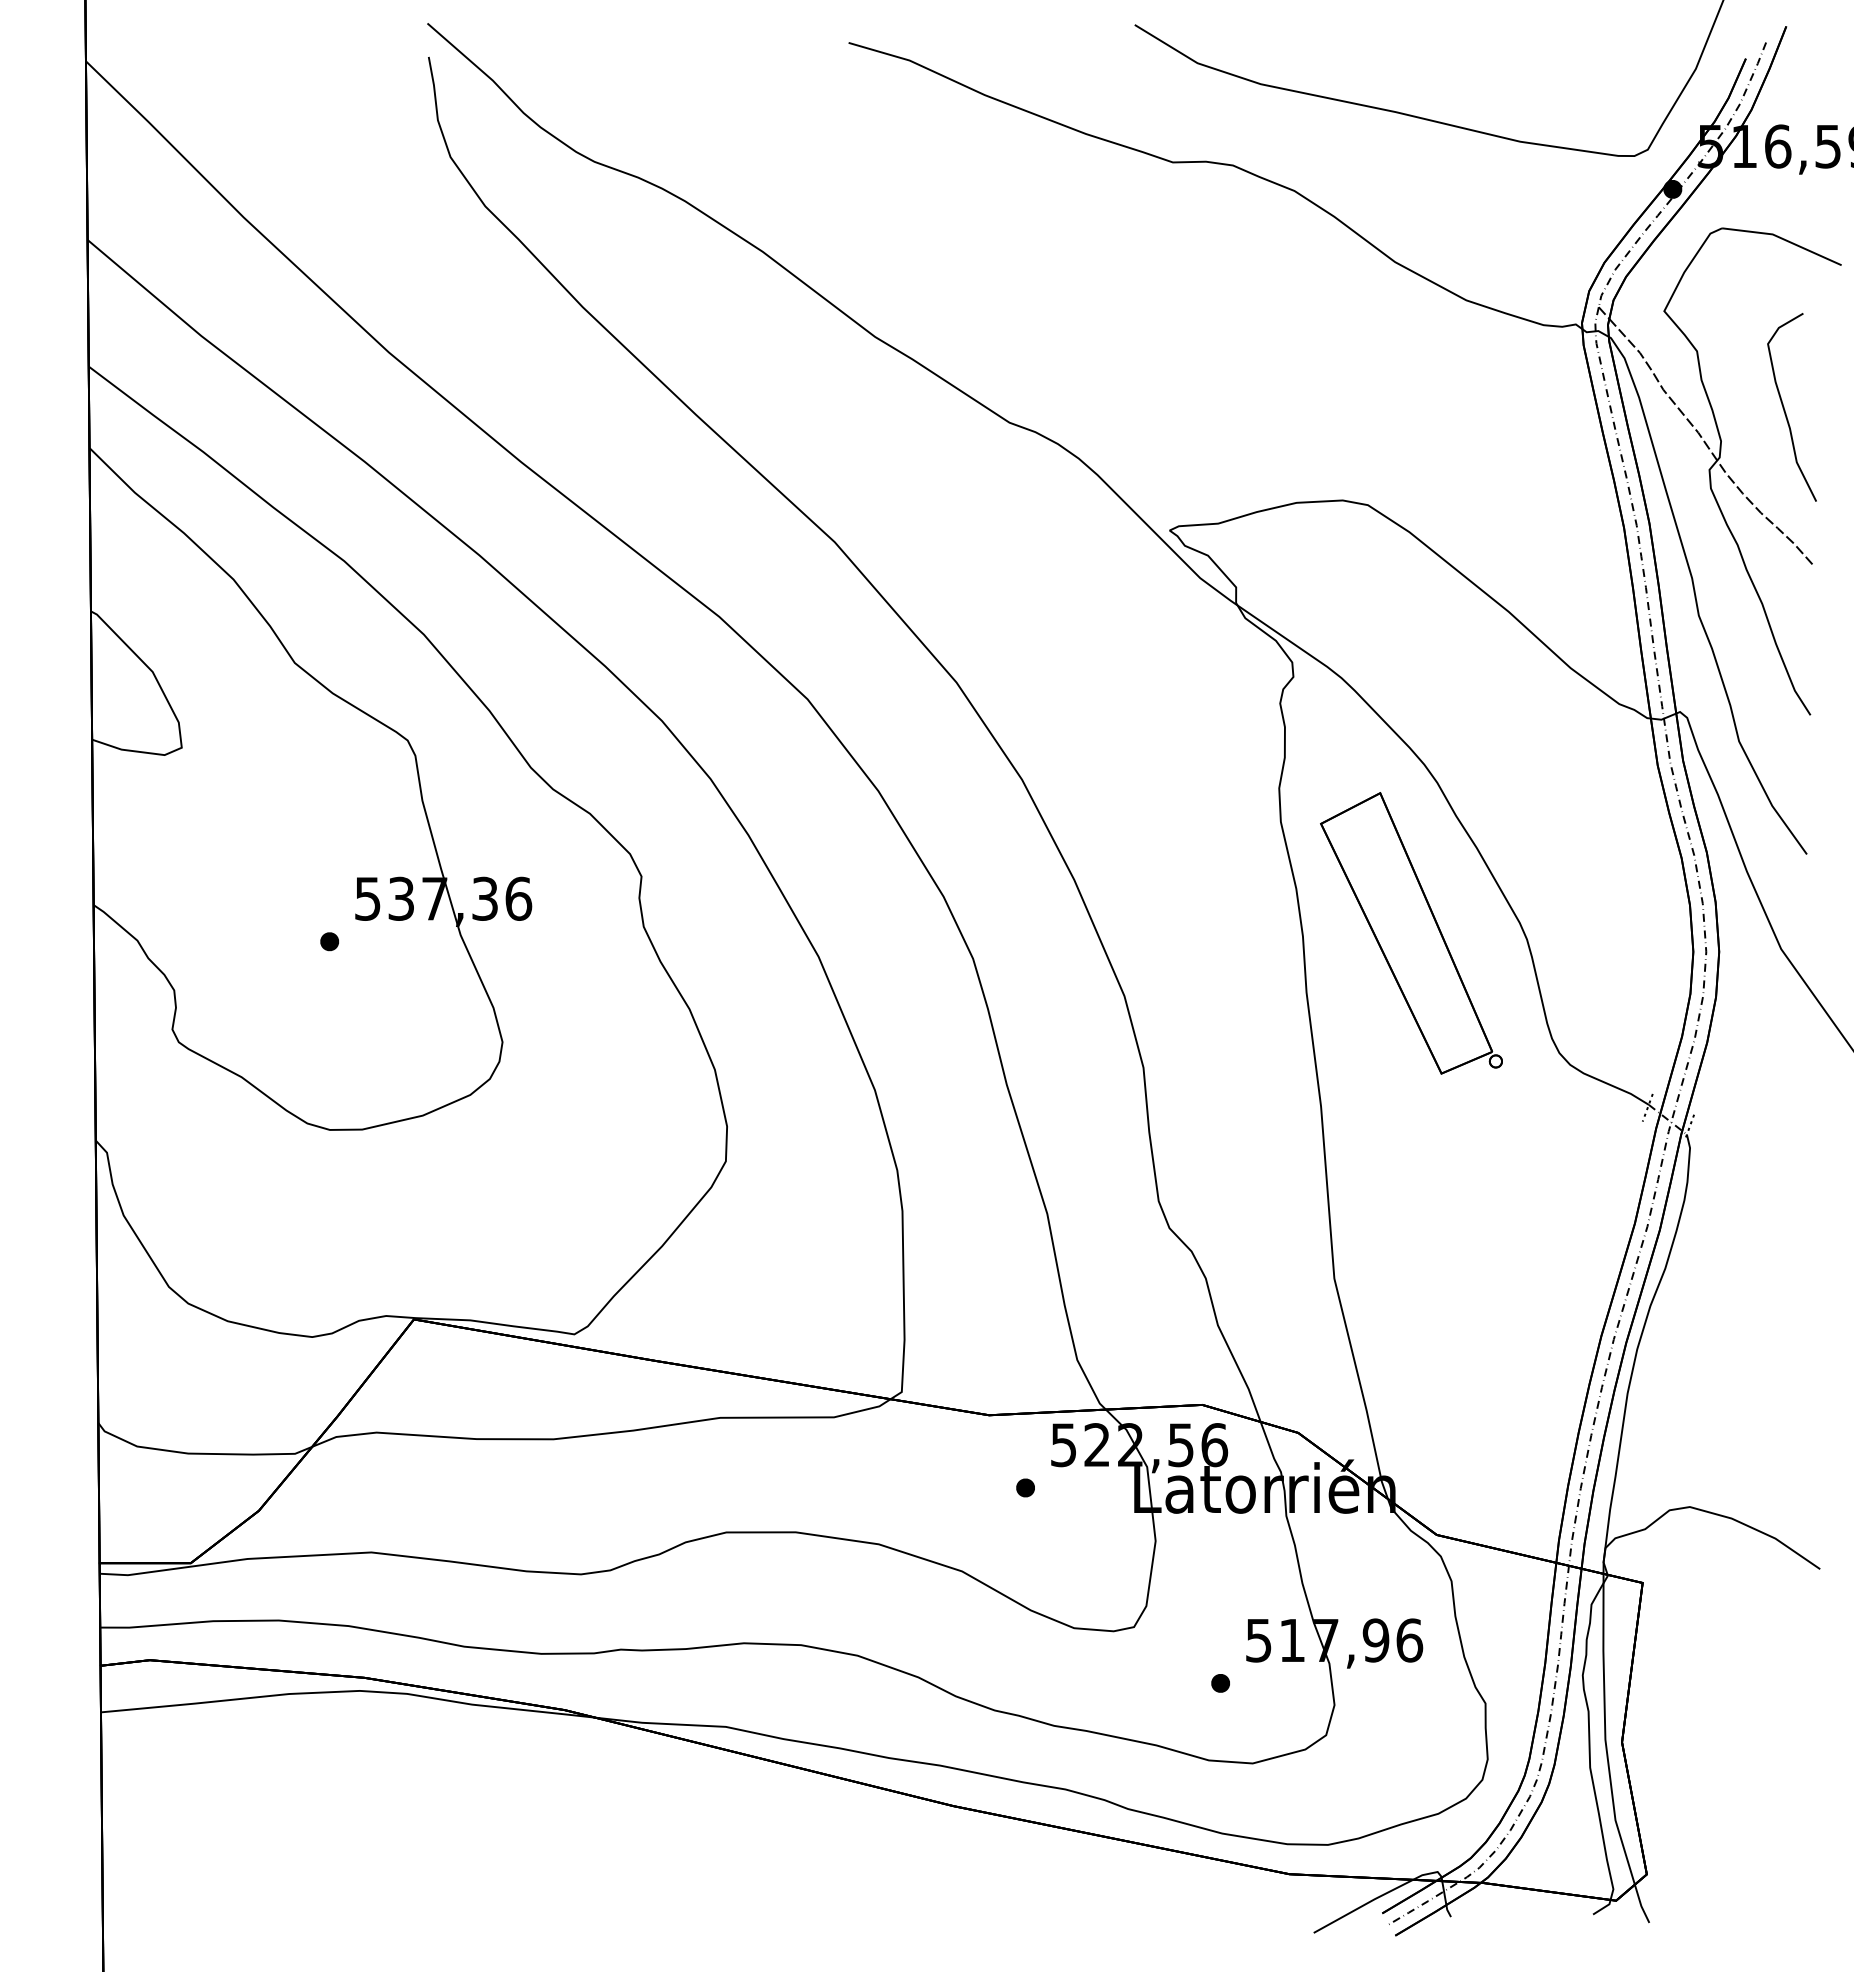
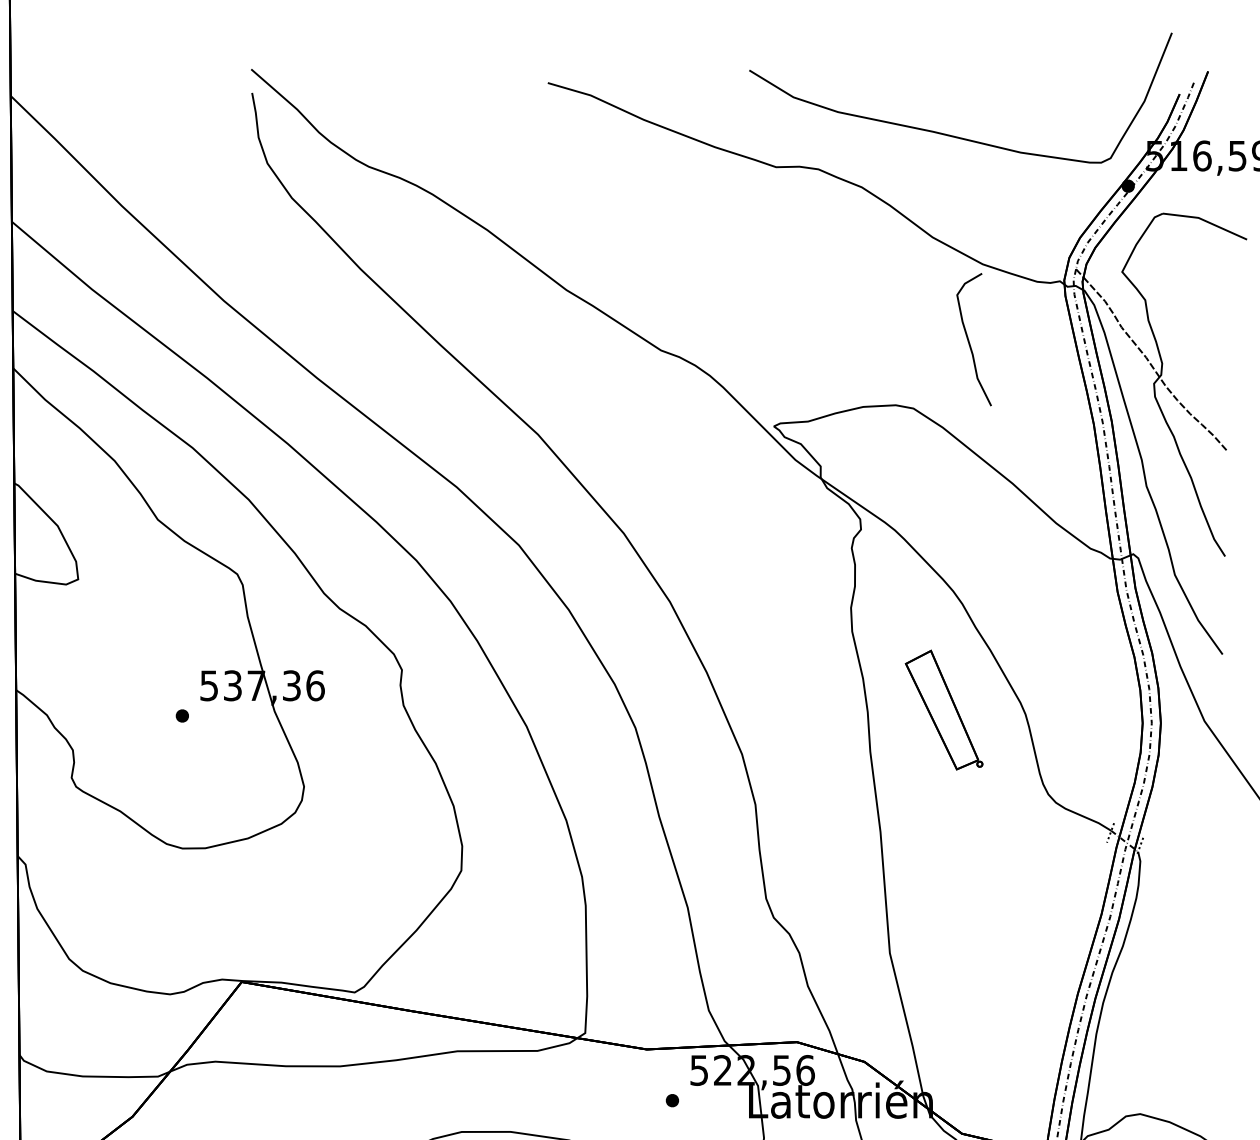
curve: (1785, 410) -> (969, 341), moved
part: (1411, 933) -> (944, 710), size x0.6

